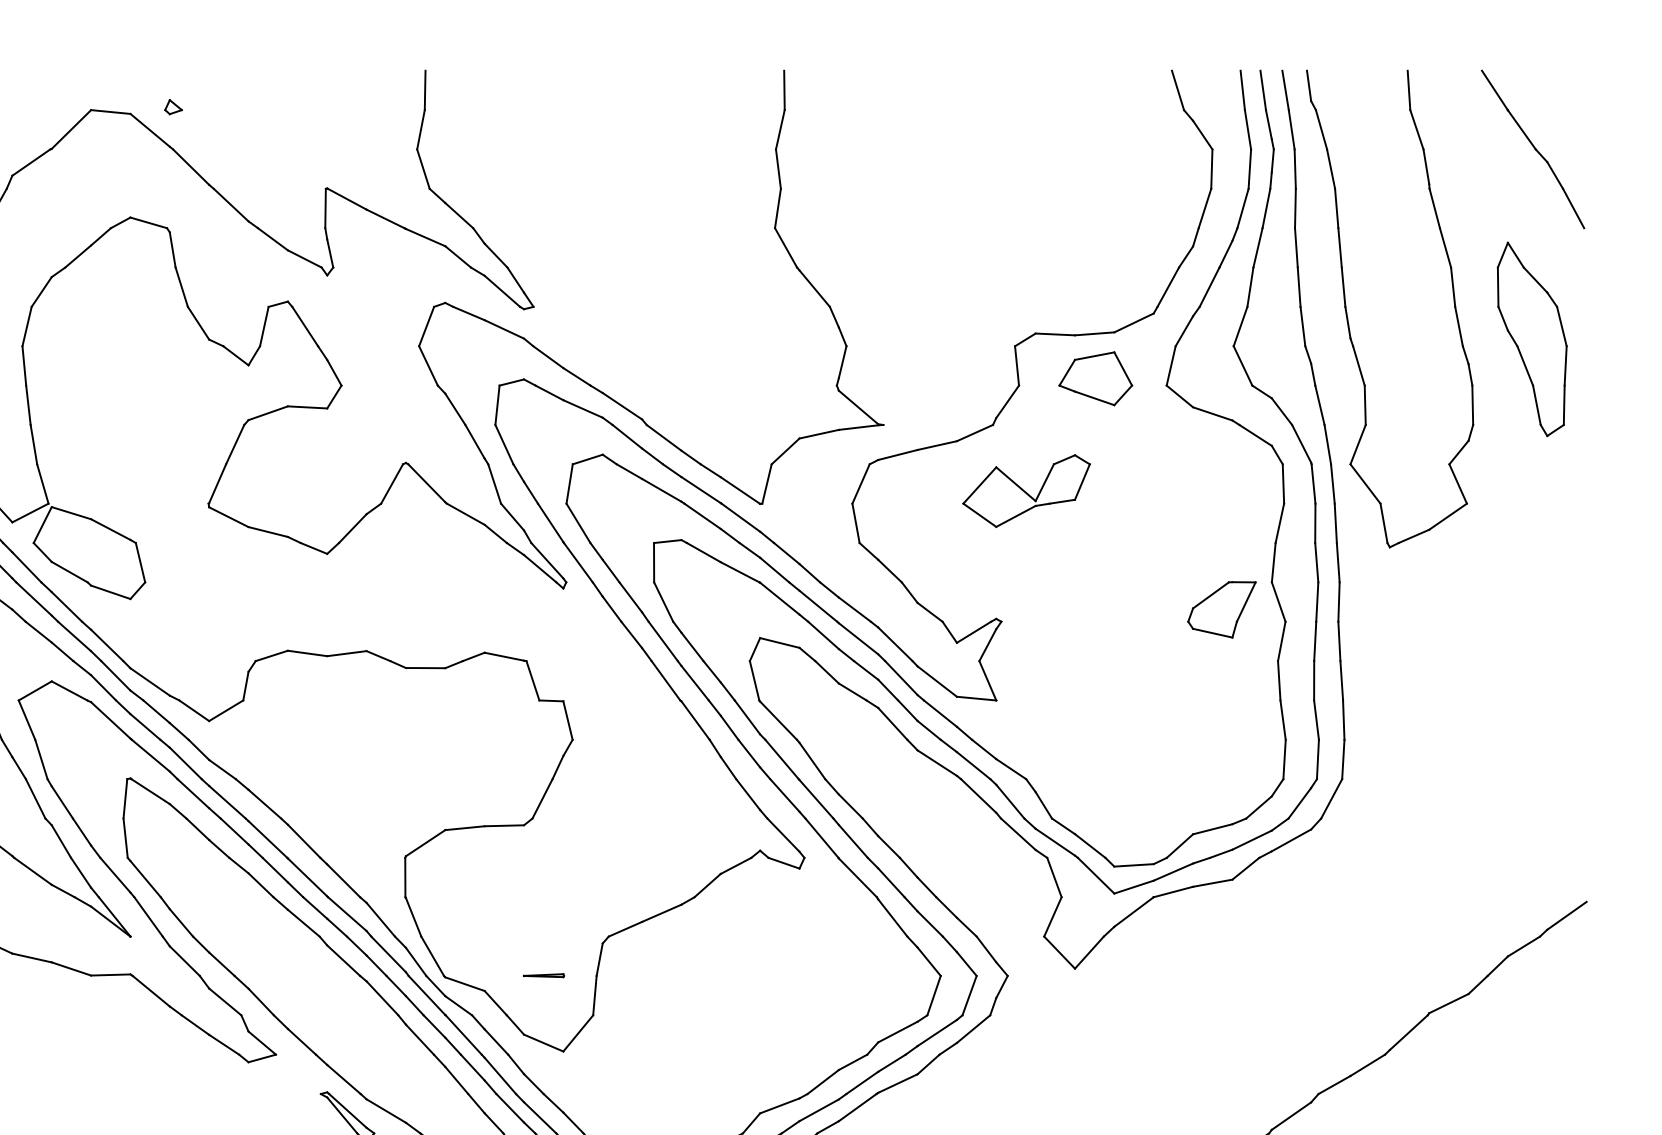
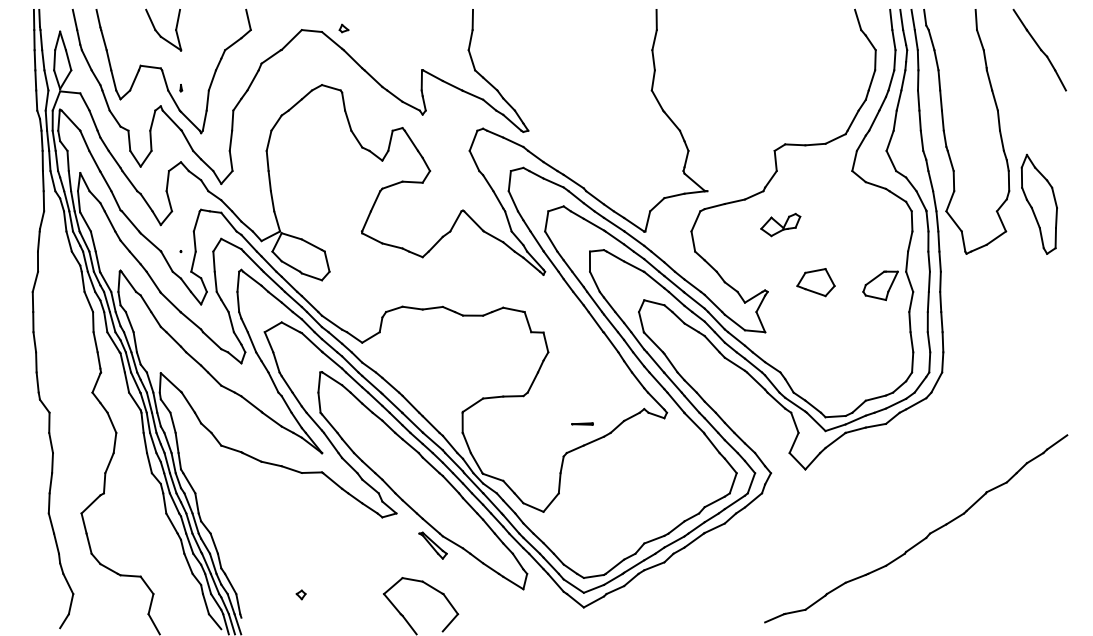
part: (1530, 337) -> (1038, 203), moved
part: (1094, 378) -> (815, 282), moved
part: (1026, 490) -> (780, 224), size x0.6
line: (543, 974) -> (582, 423), moved

